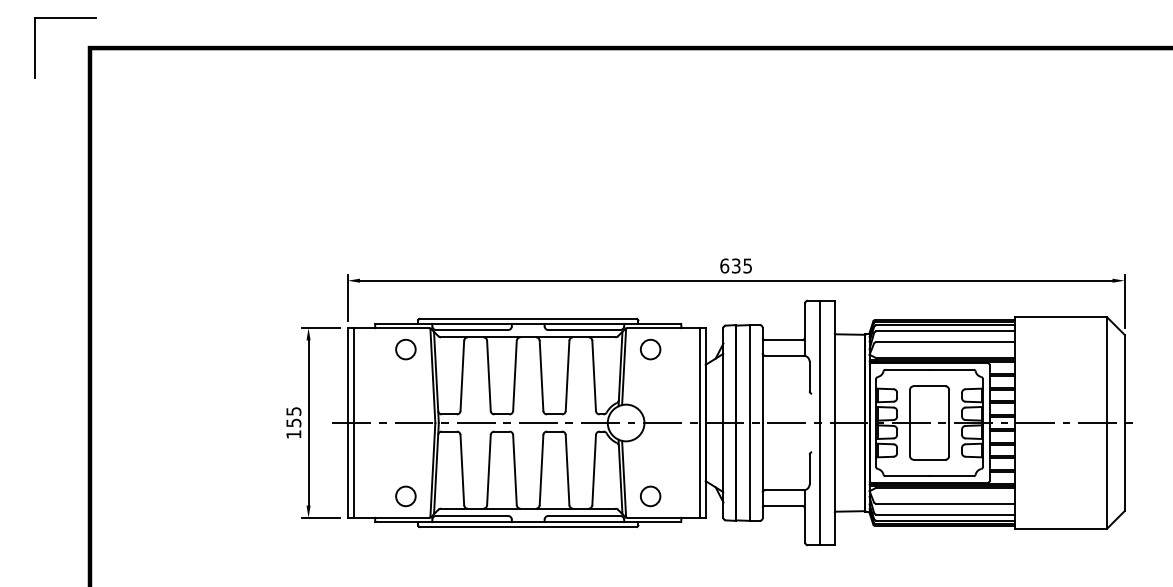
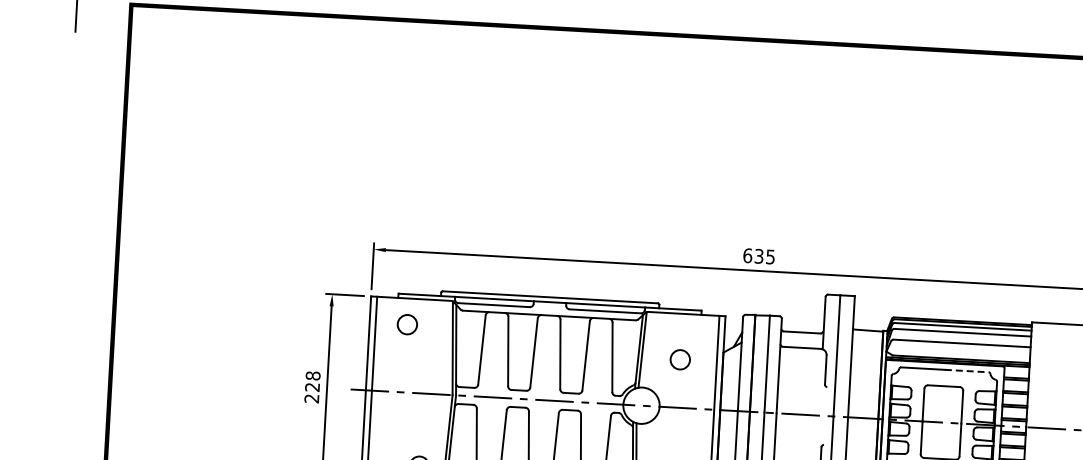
circle: (405, 349) -> (407, 324), moved
circle: (650, 349) -> (680, 359), moved
line: (952, 369) -> (967, 370), solid -> dashed
text: (293, 422) -> (312, 386), 155 -> 228

